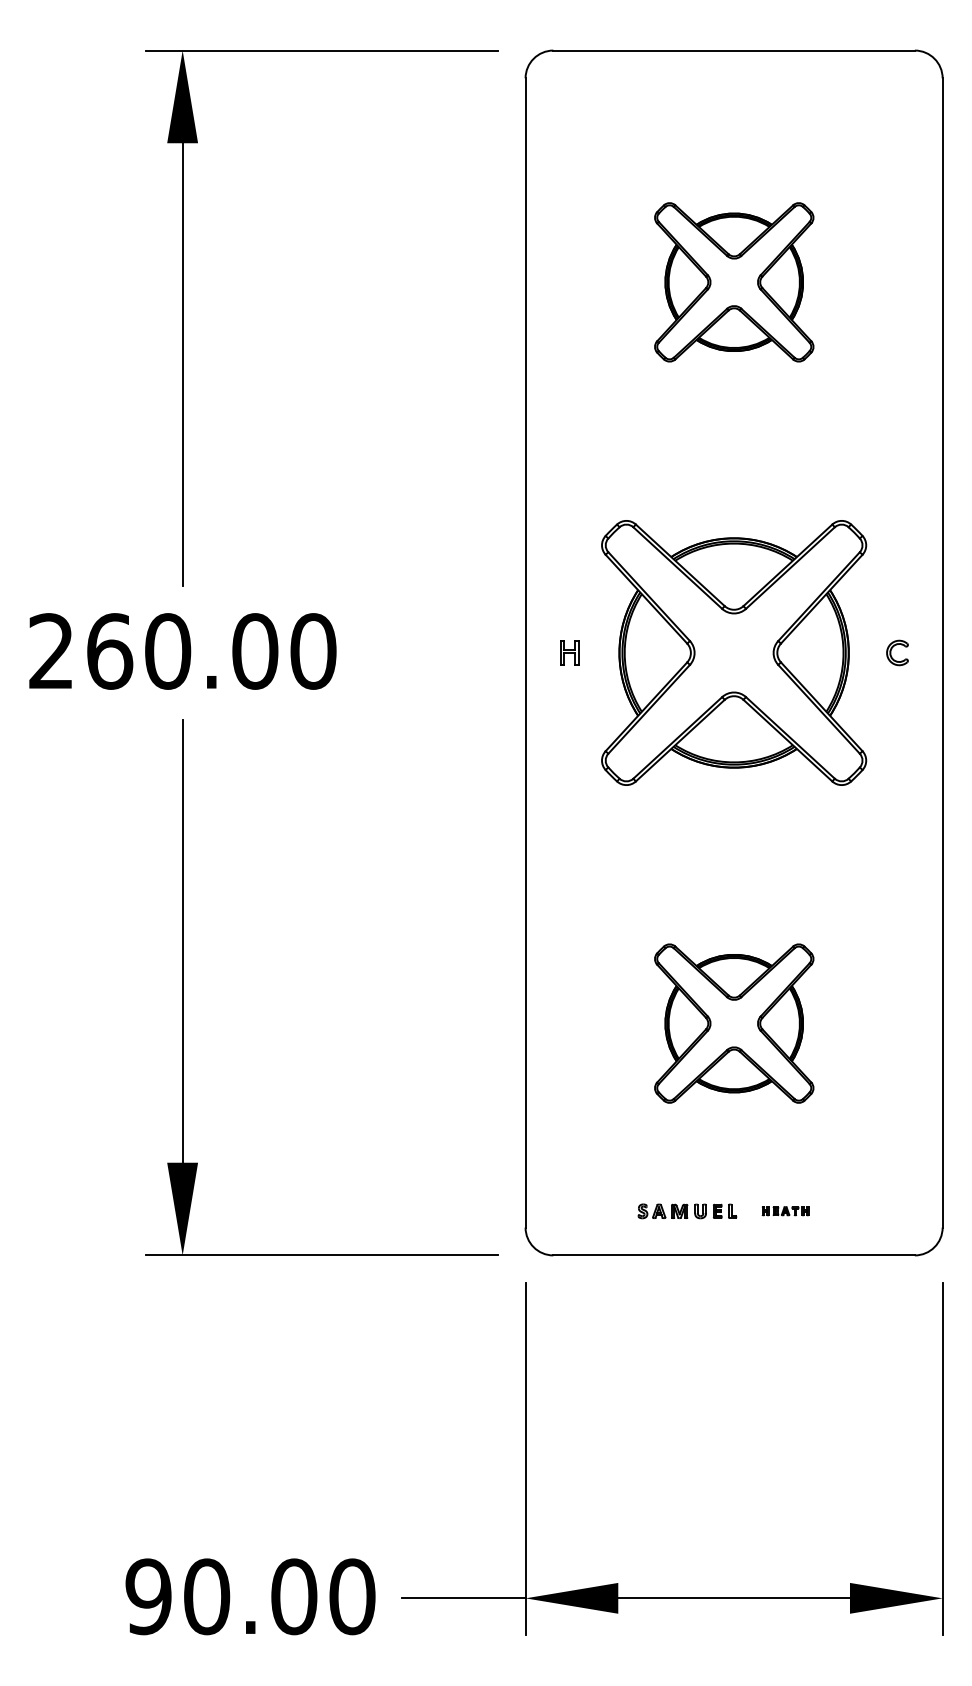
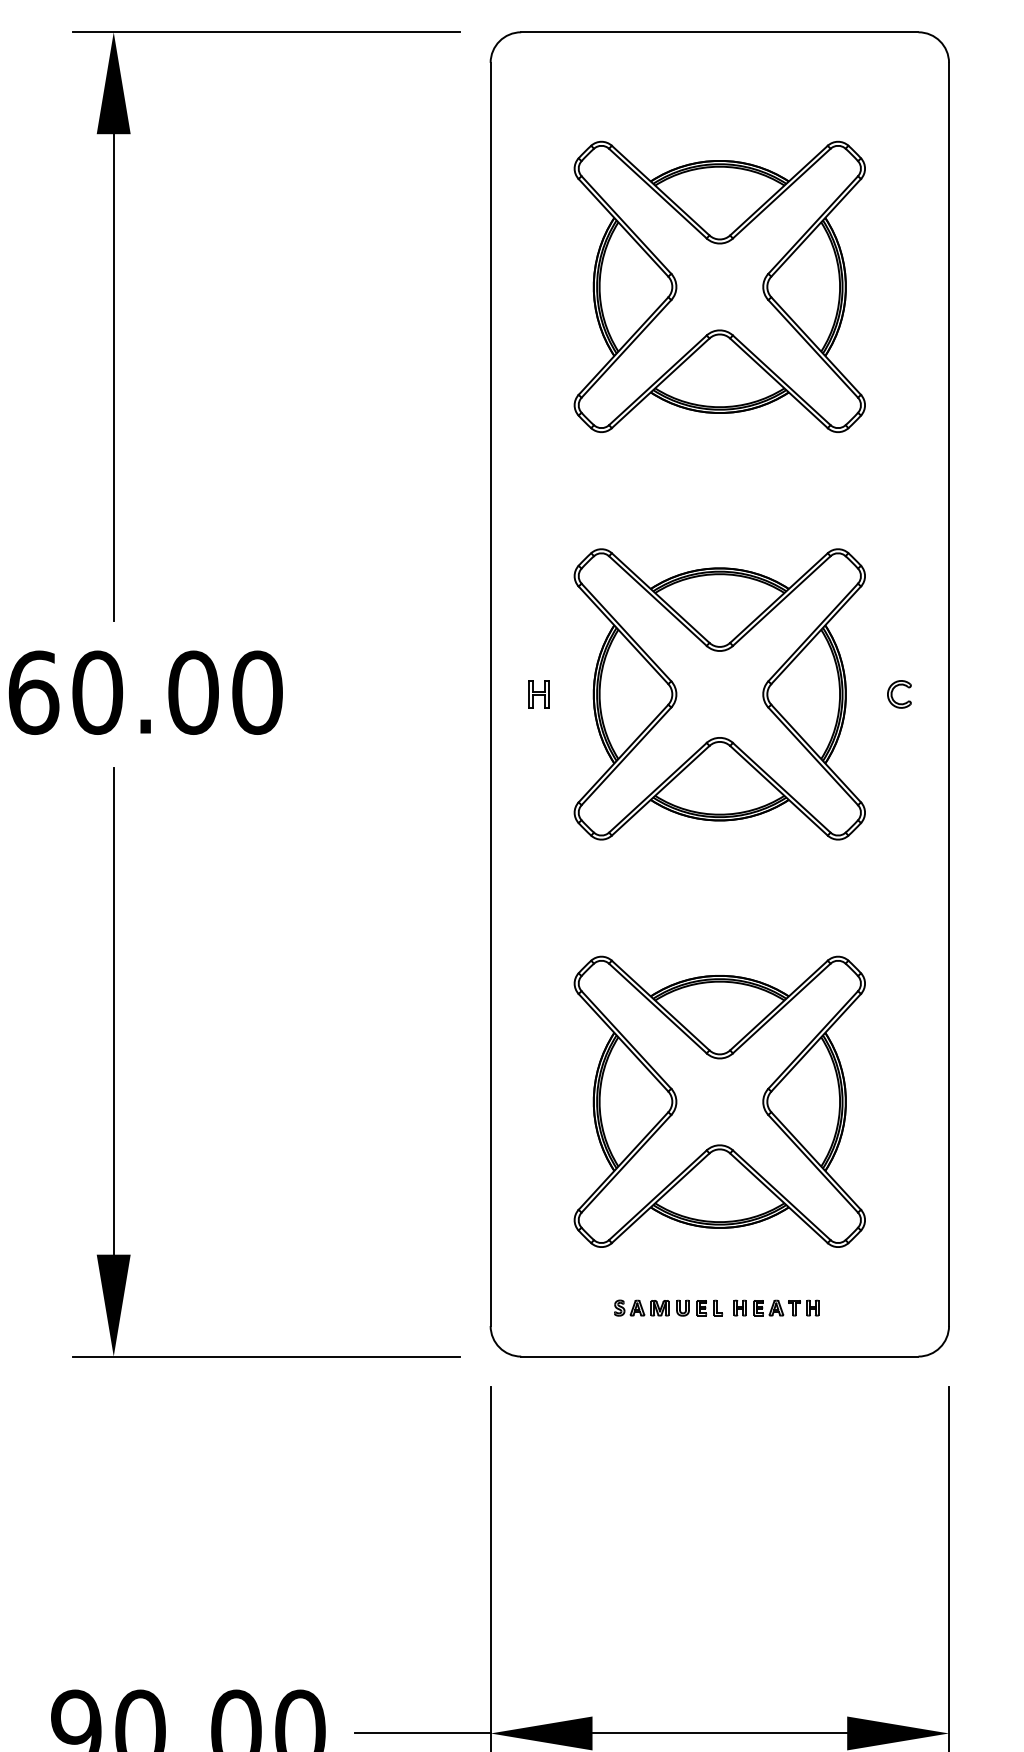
part: (734, 282) -> (720, 287), size x1.67
part: (734, 1023) -> (720, 1101), size x1.67
part: (785, 1210) -> (776, 1307), size x1.67

